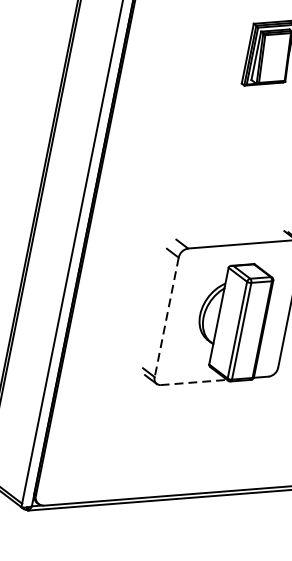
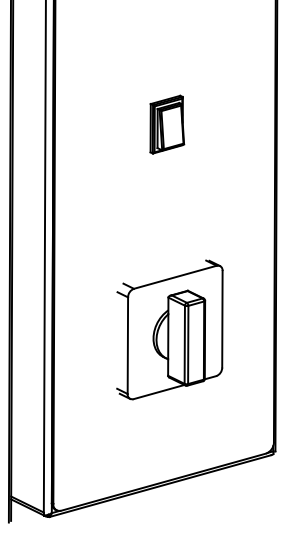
line: (166, 318) -> (127, 346), dashed -> solid
line: (194, 381) -> (159, 391), dashed -> solid

